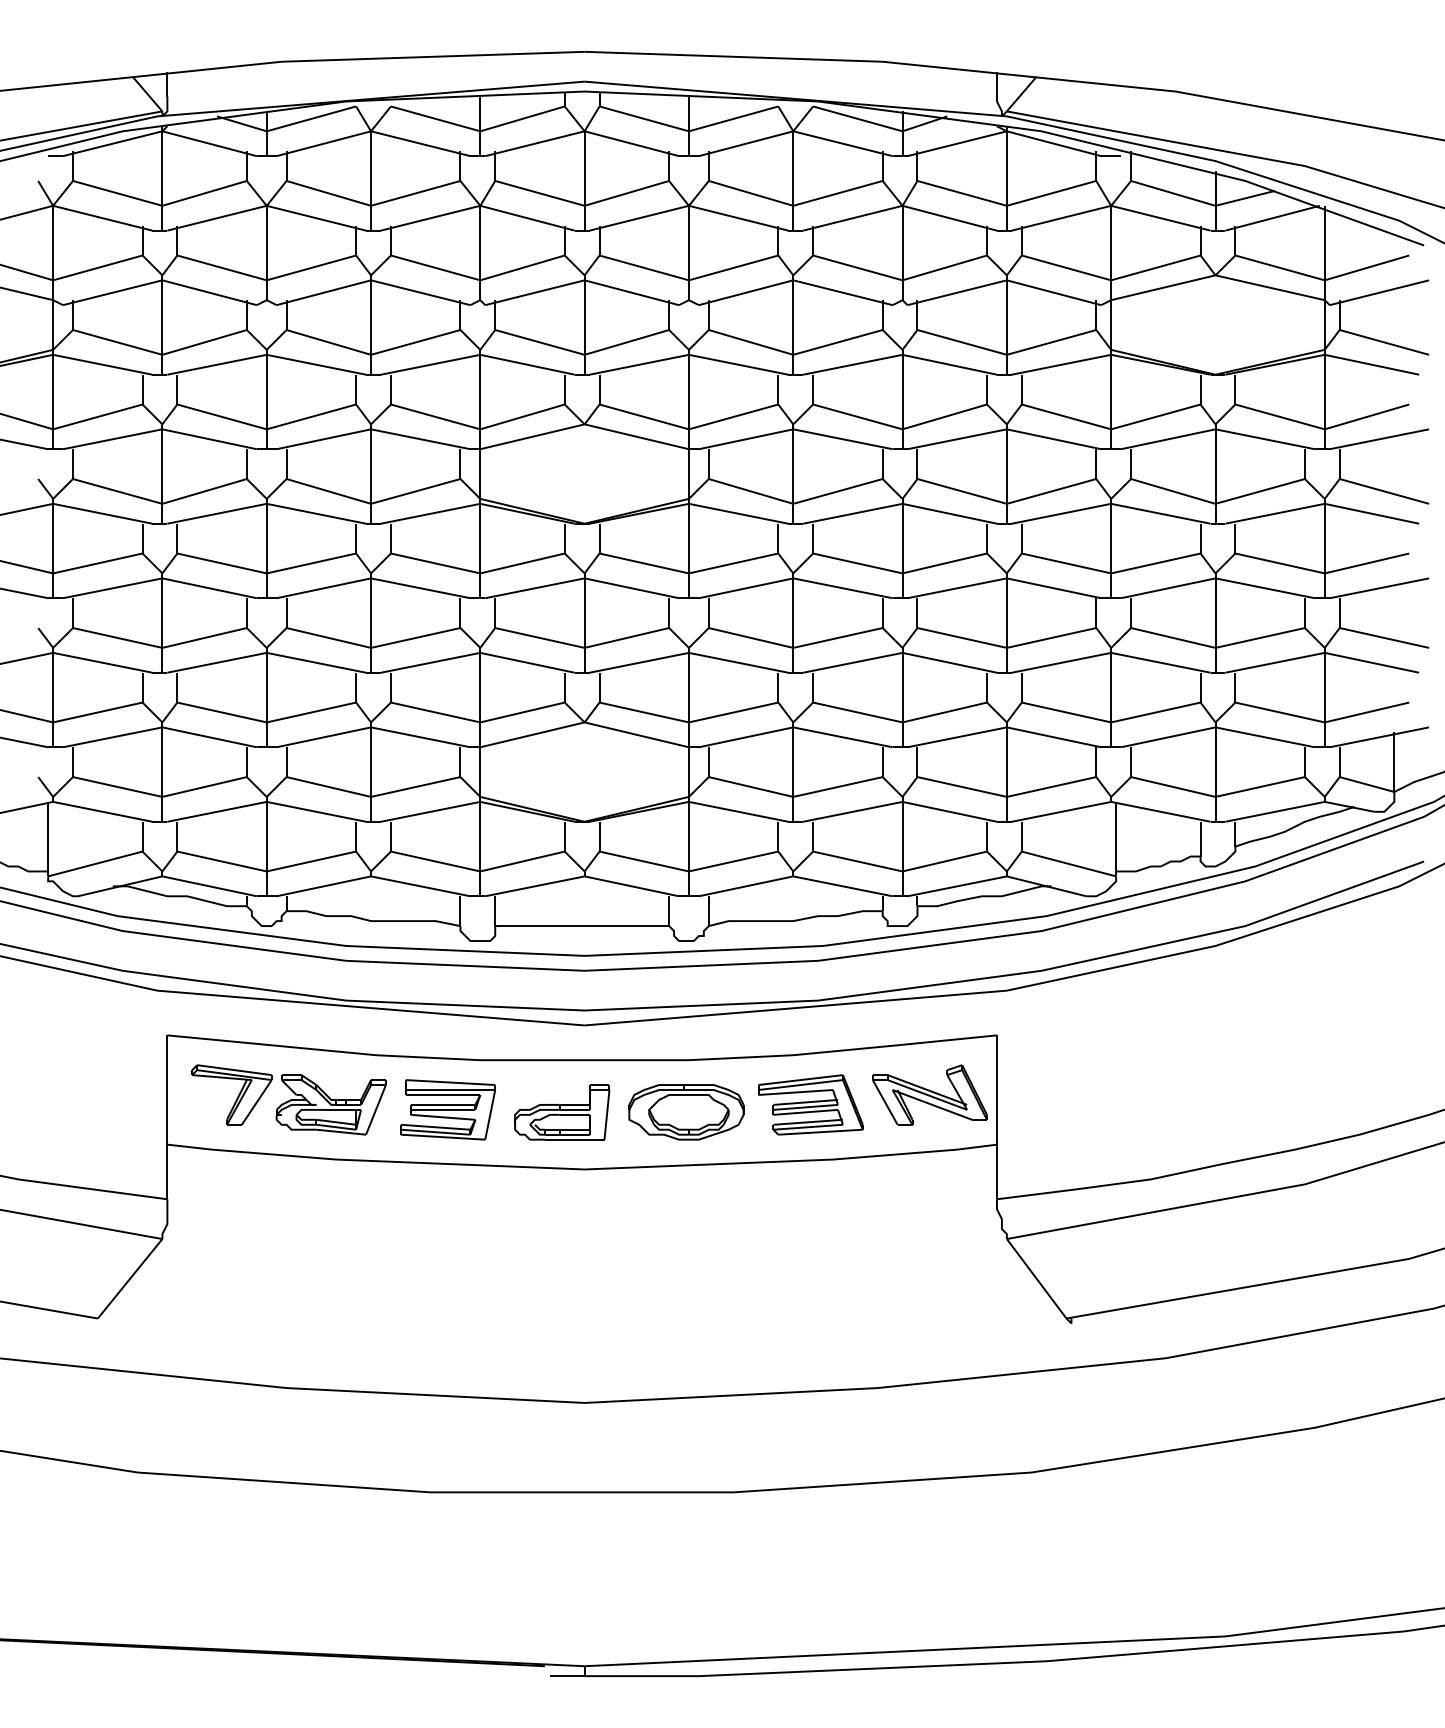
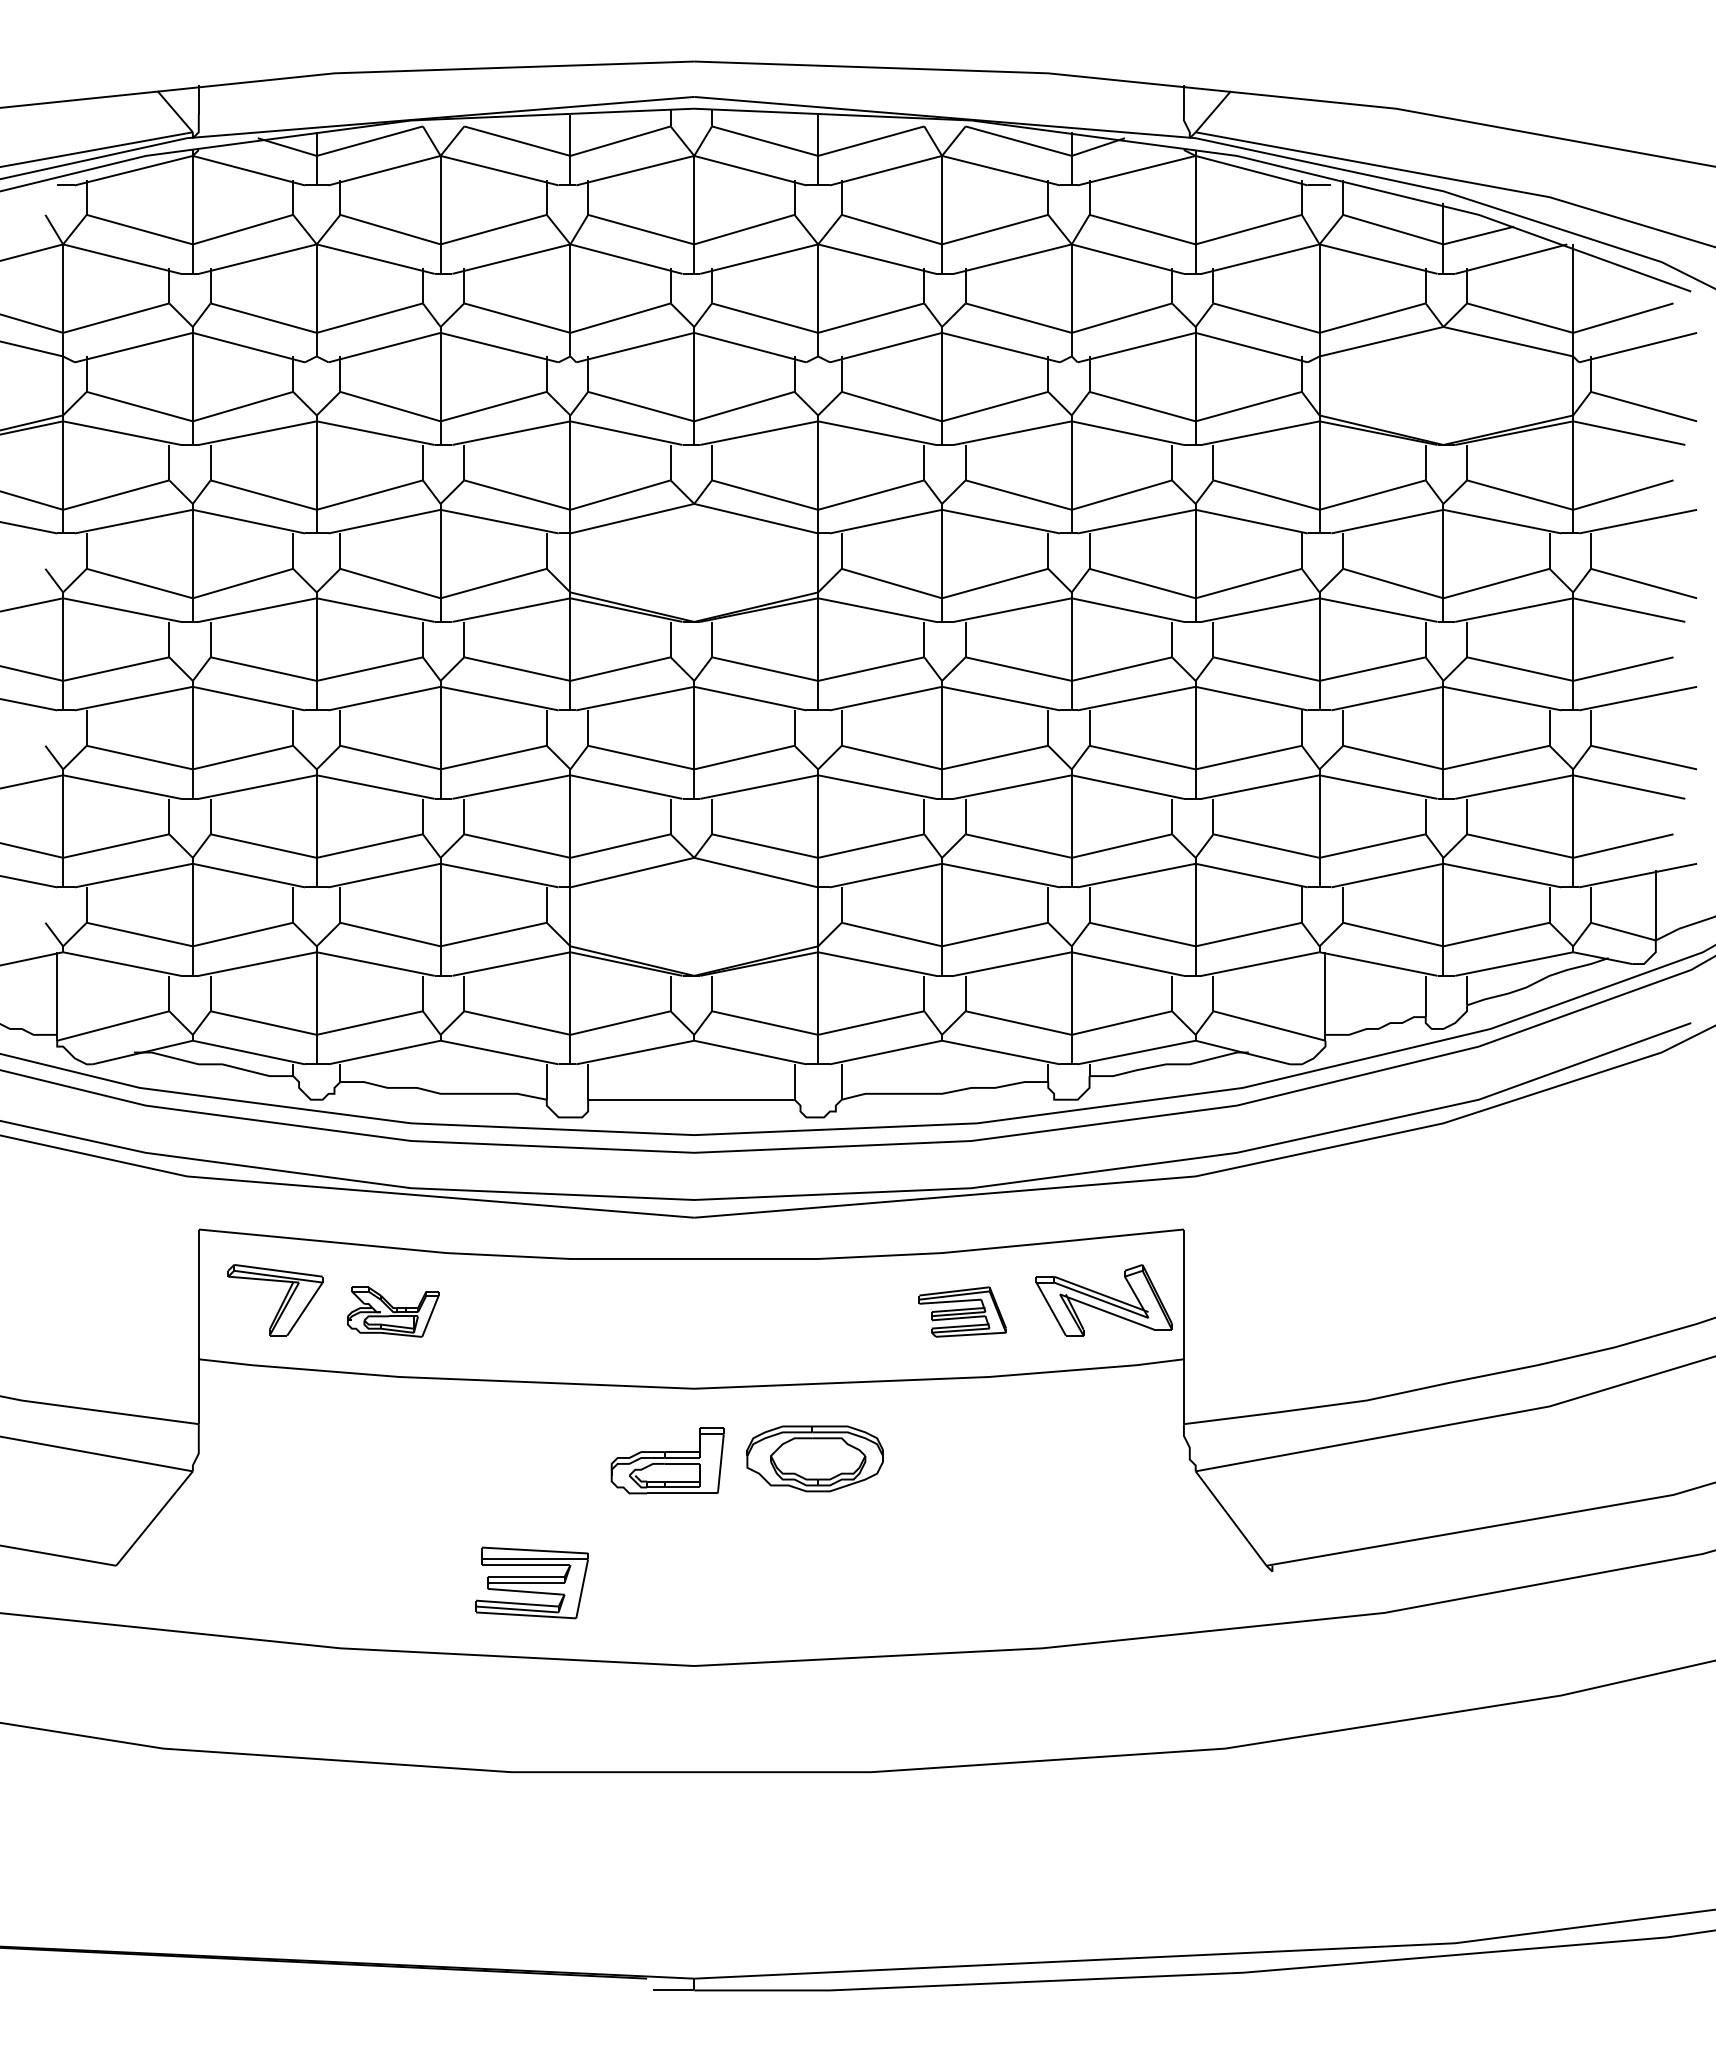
part: (810, 1104) -> (962, 1311), size x0.7
part: (330, 1105) -> (392, 1312), size x0.7
part: (447, 1109) -> (531, 1582), moved
part: (562, 1111) -> (667, 1460), moved
part: (685, 1111) -> (814, 1458), moved

